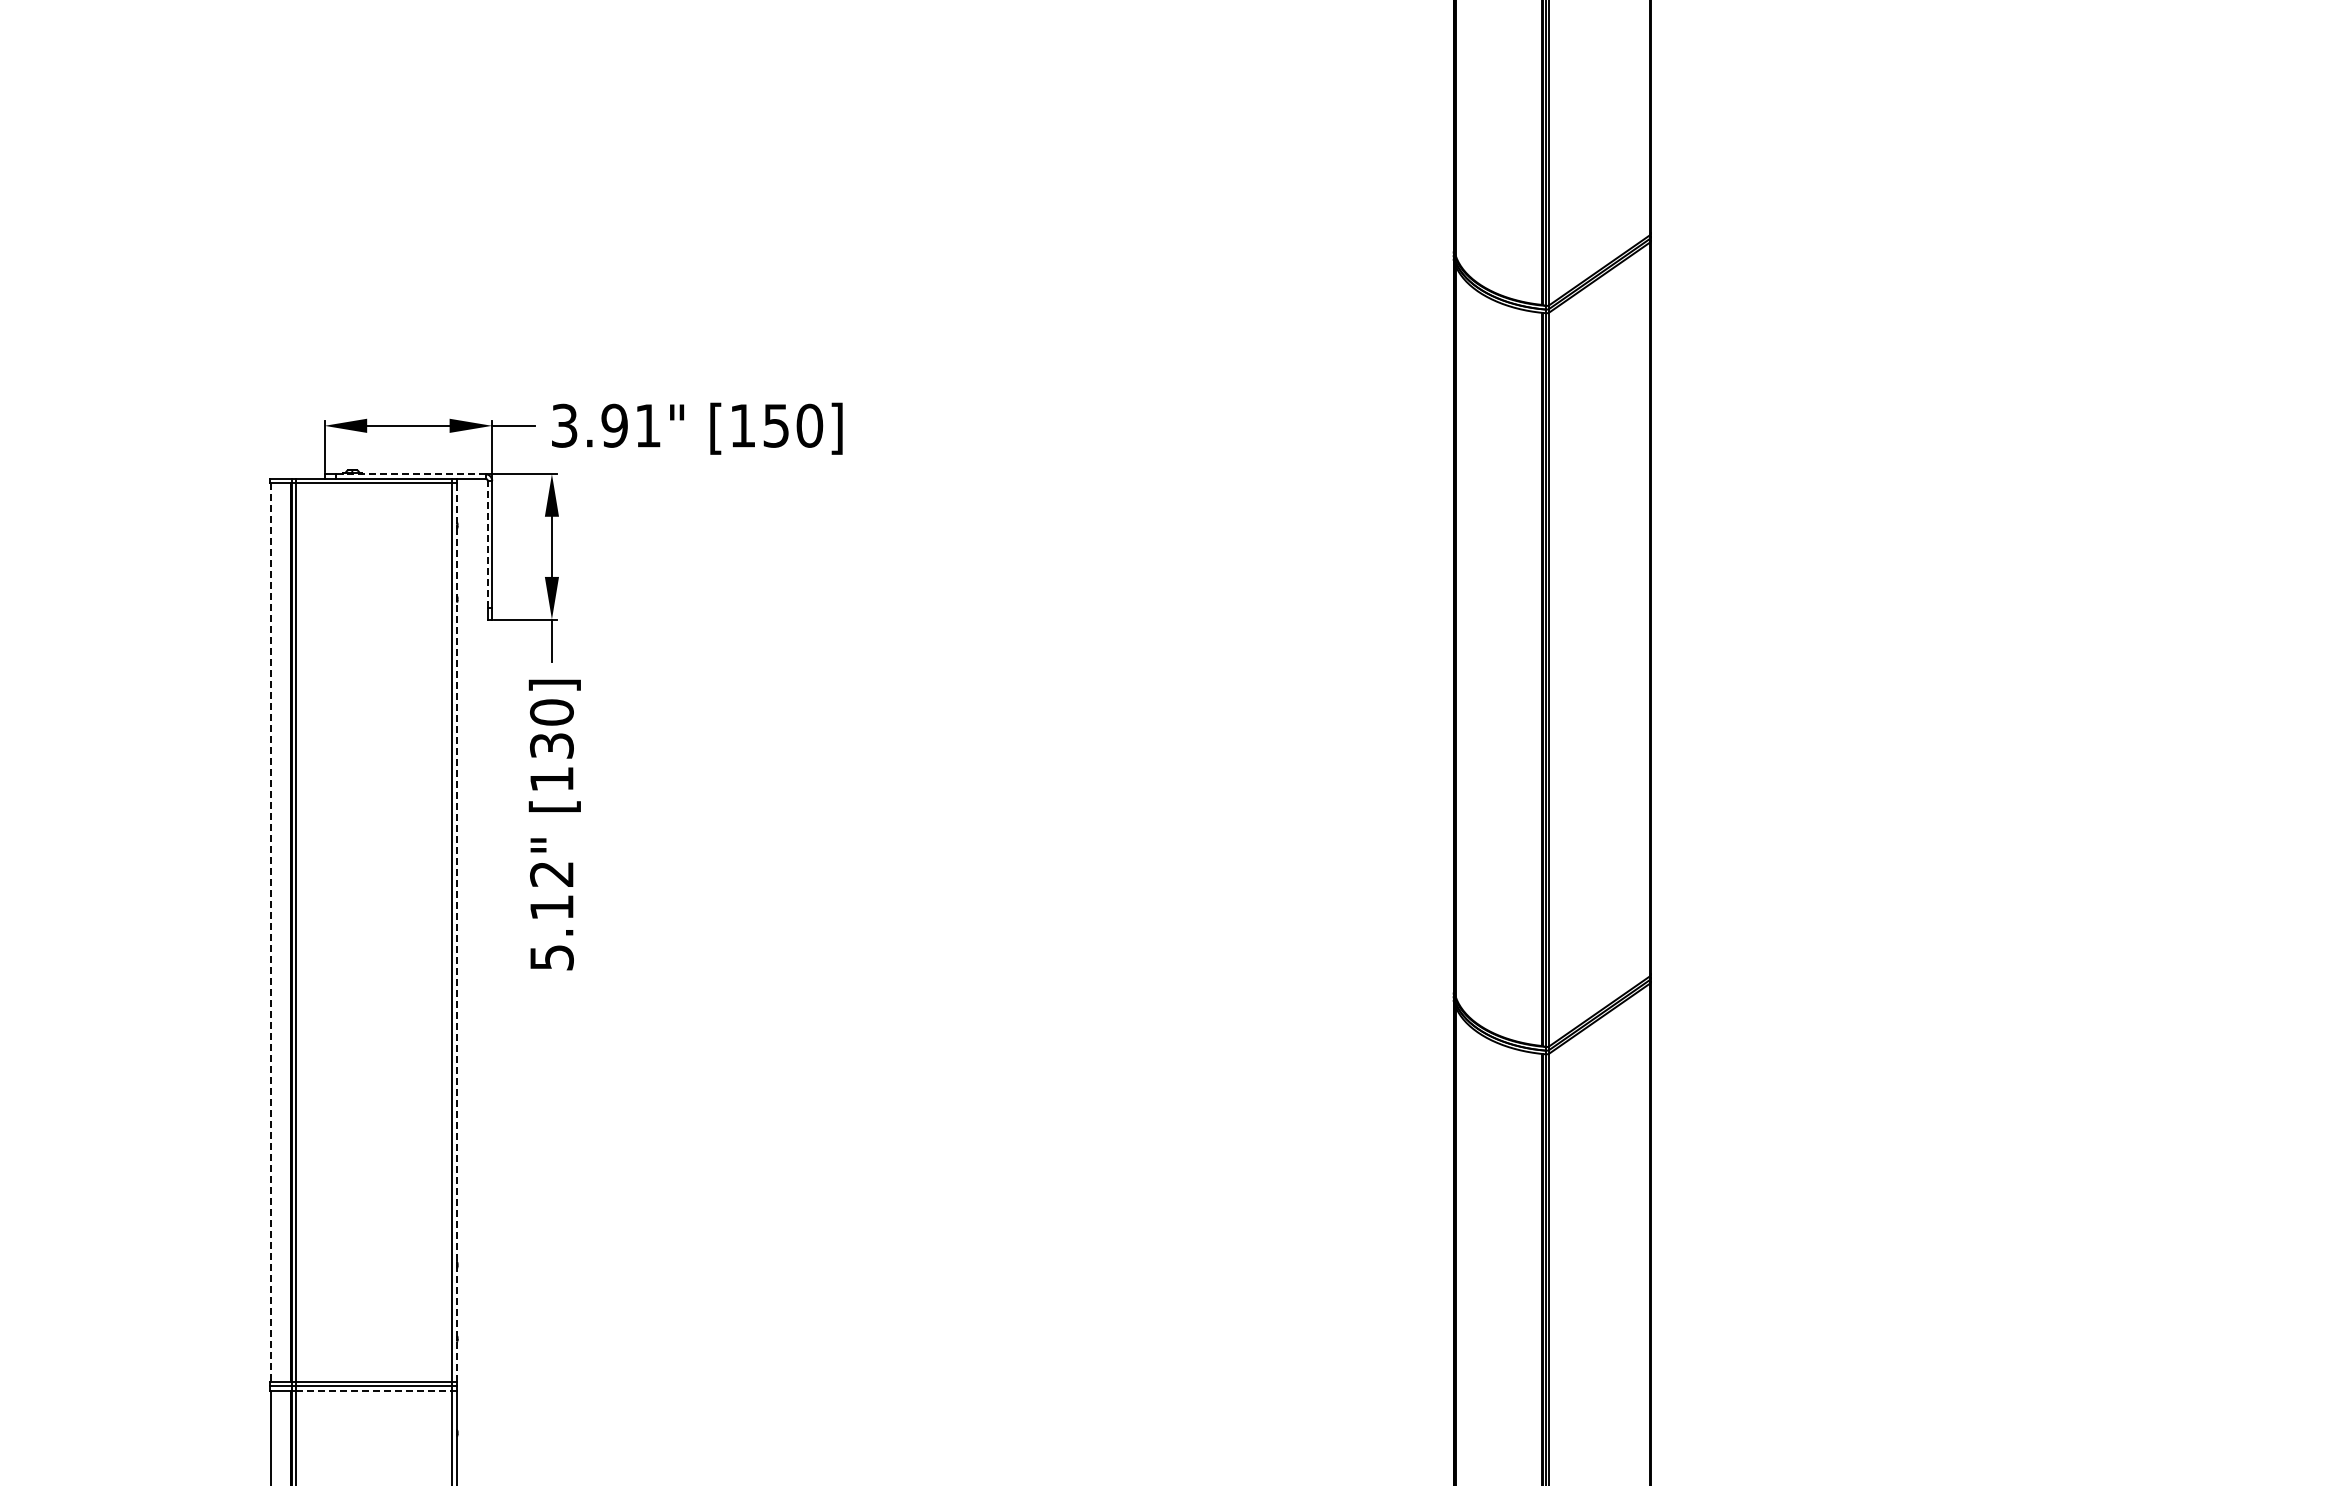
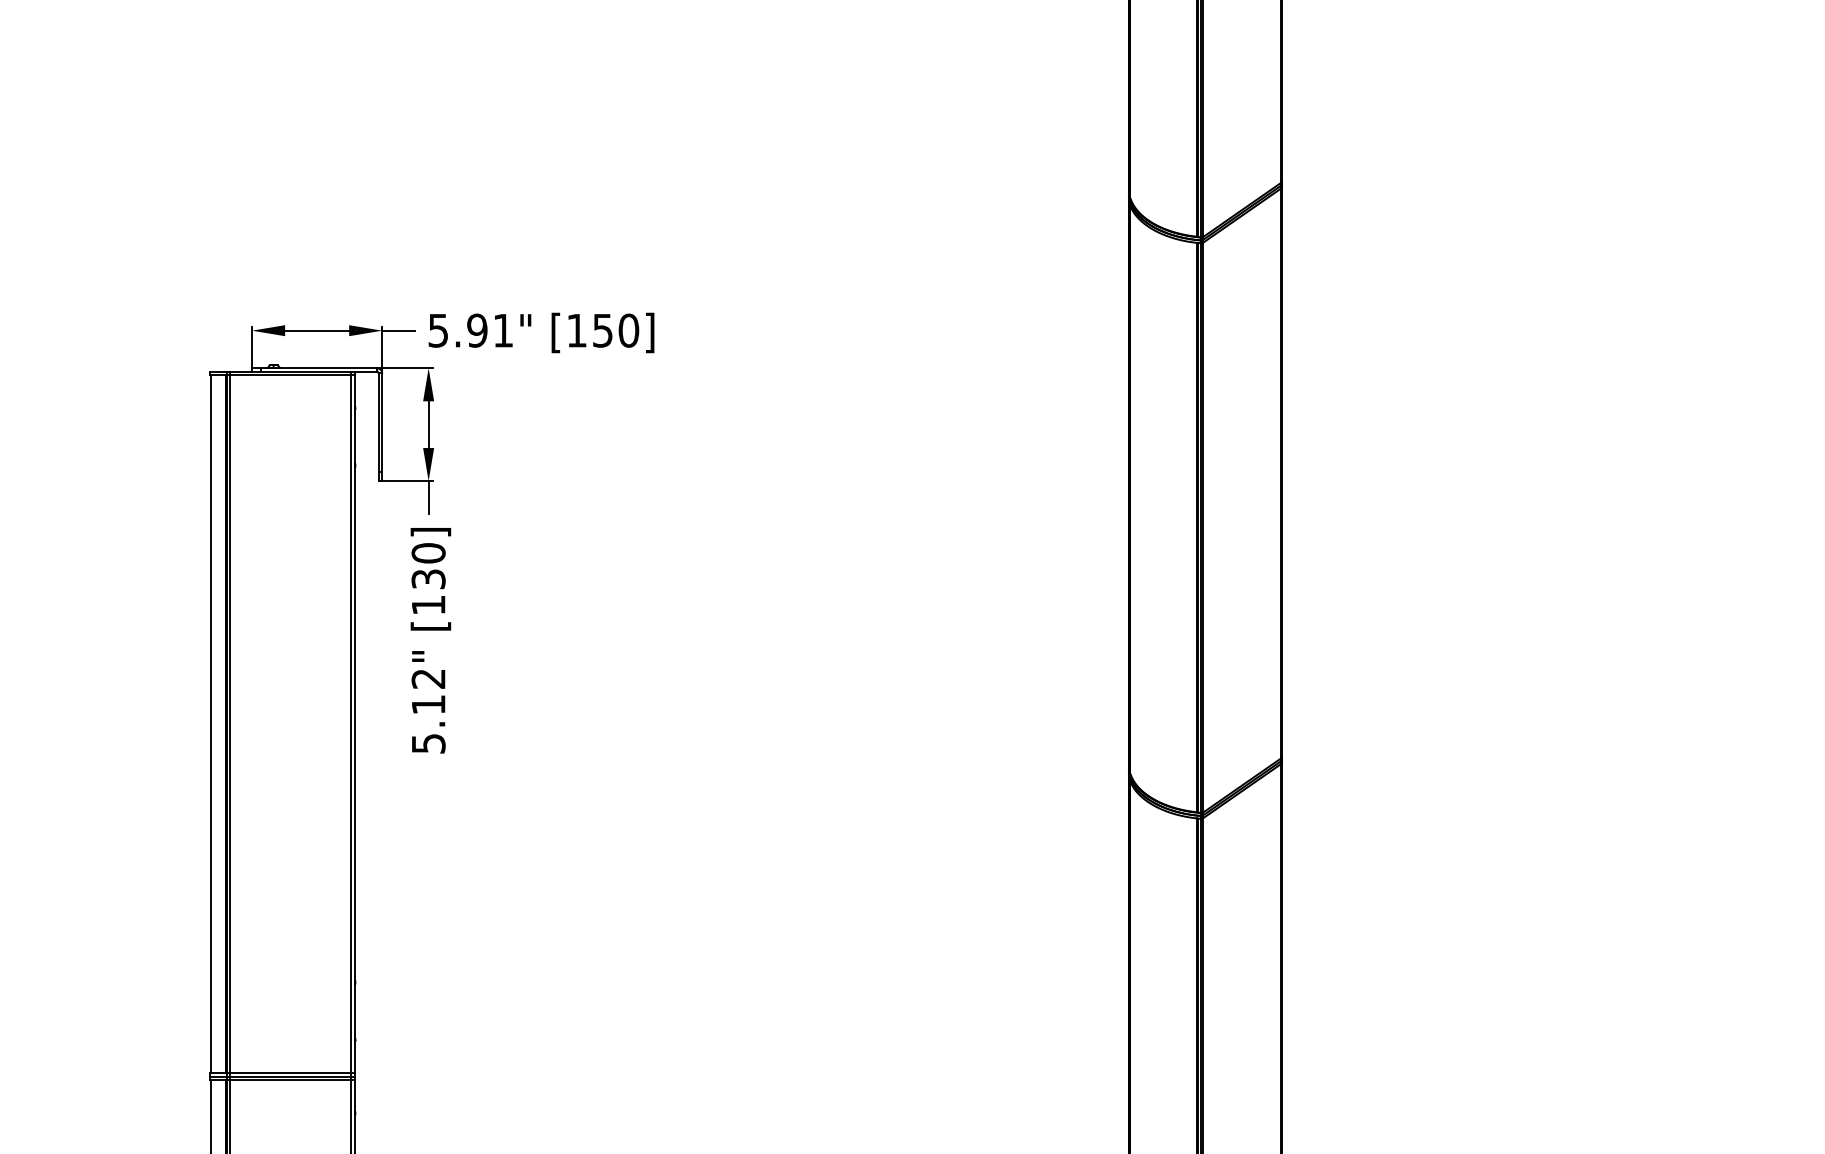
text: (564, 425) -> (438, 330), 3.91" -> 5.91"
line: (410, 474) -> (318, 368), dashed -> solid
line: (487, 544) -> (378, 422), dashed -> solid
line: (457, 931) -> (355, 723), dashed -> solid
line: (271, 932) -> (210, 724), dashed -> solid
line: (374, 1390) -> (290, 1079), dashed -> solid

